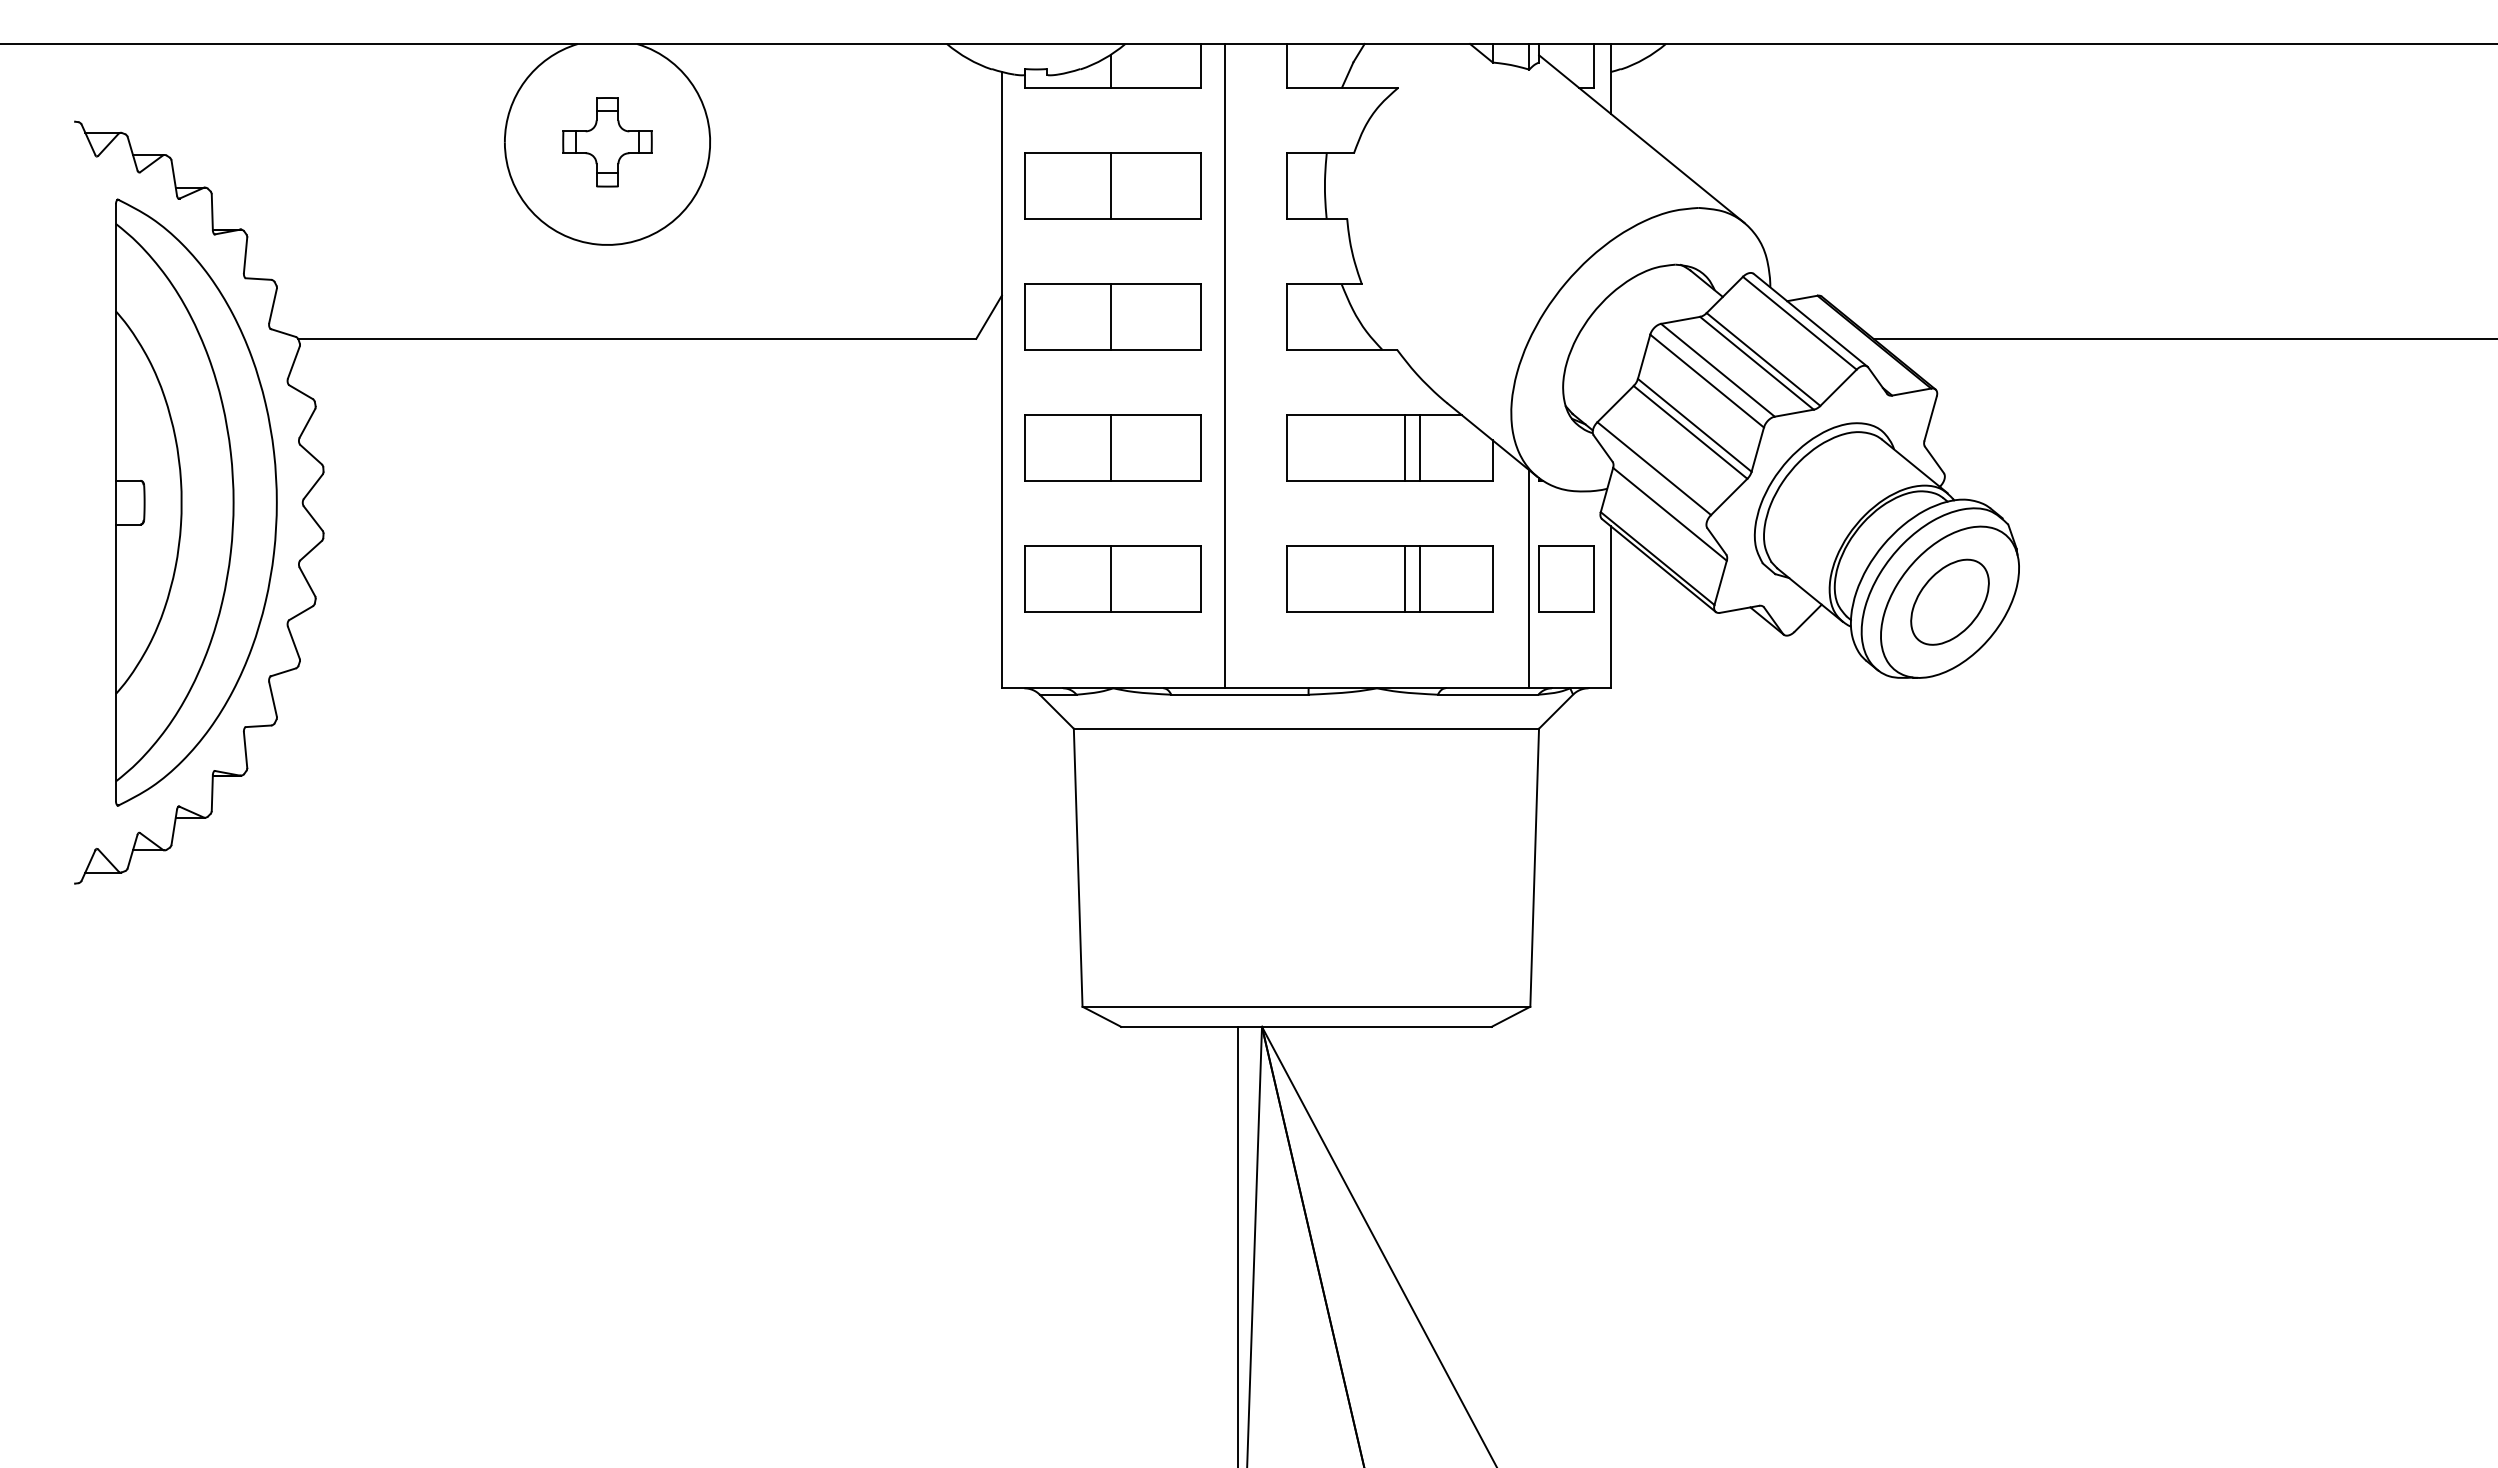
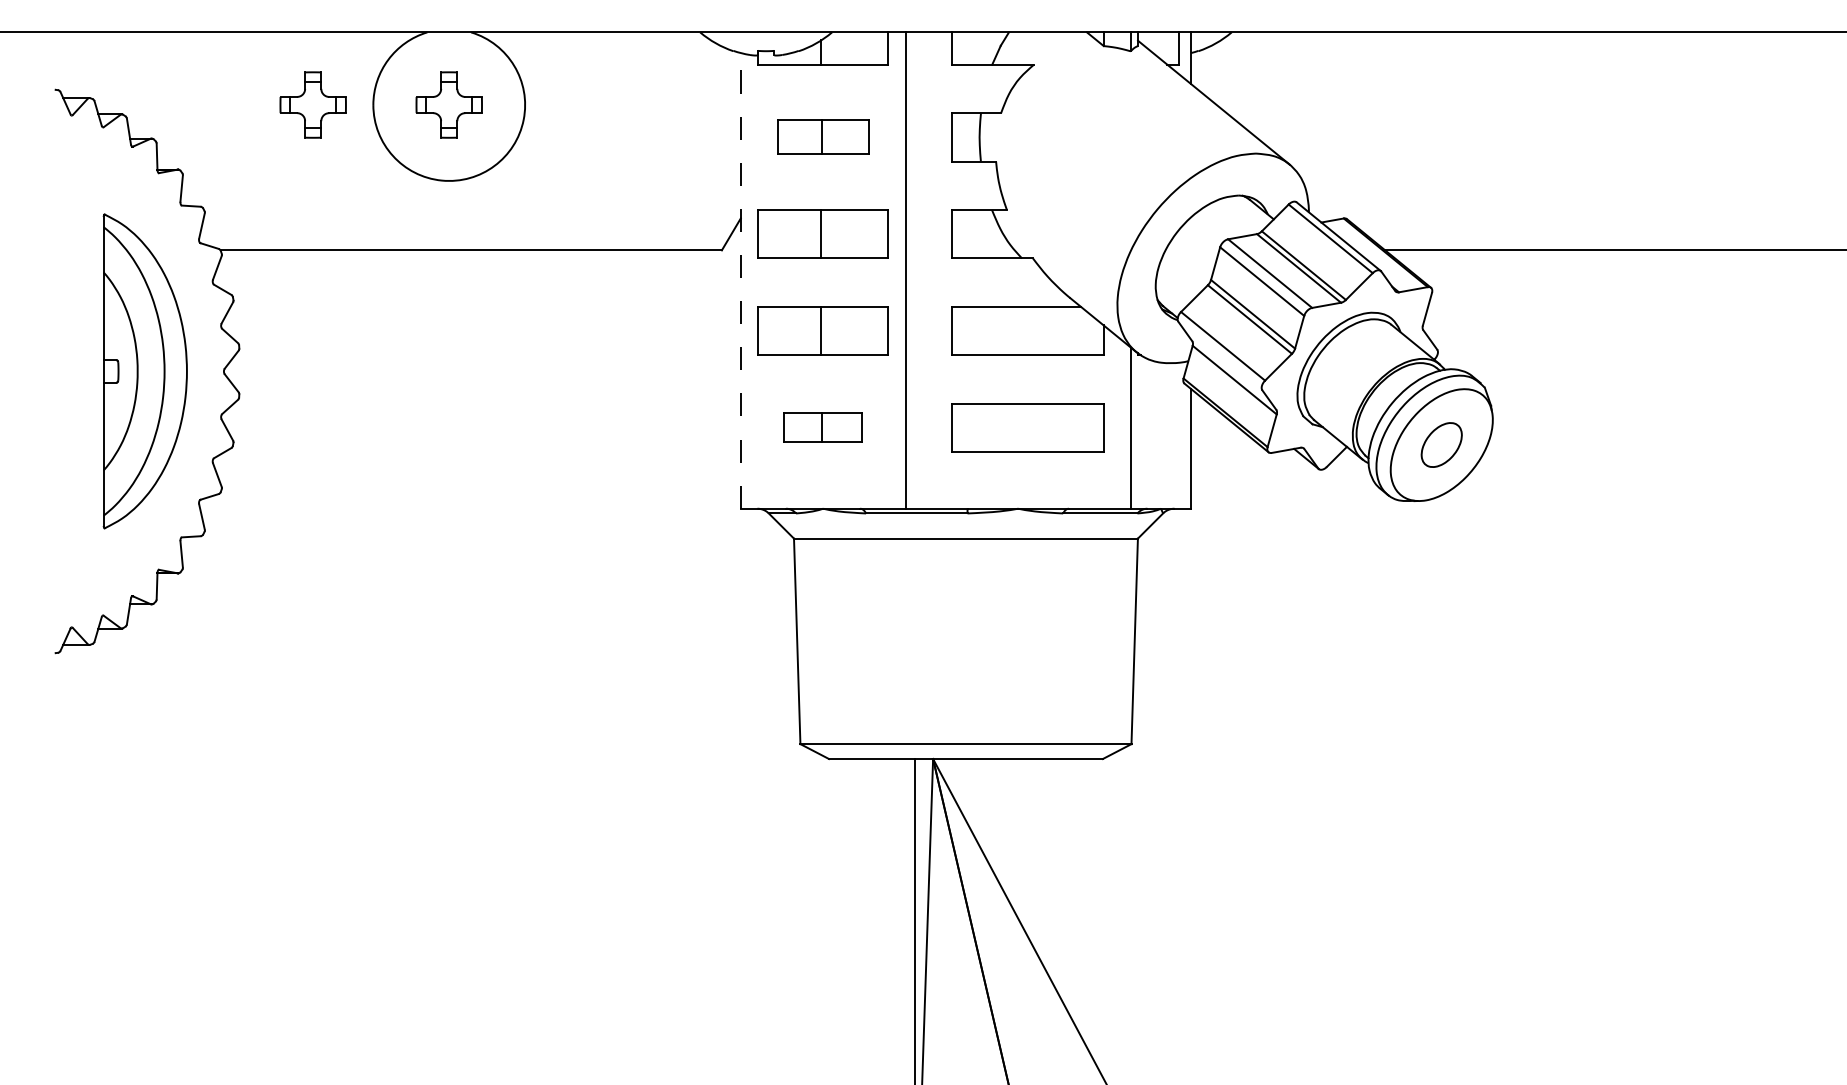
part: (423, 142) -> (313, 105), added
part: (1112, 185) -> (822, 136), size x0.7
line: (1001, 379) -> (740, 280), solid -> dashed
line: (1405, 447) -> (1039, 330), removed
line: (1420, 447) -> (1050, 330), removed
part: (196, 502) -> (145, 371), size x0.7
part: (1112, 578) -> (822, 427), size x0.6
line: (1405, 578) -> (1039, 427), removed
line: (1420, 578) -> (1050, 427), removed
part: (1566, 578) -> (1158, 427), removed
part: (1949, 601) -> (1441, 444), size x0.7

